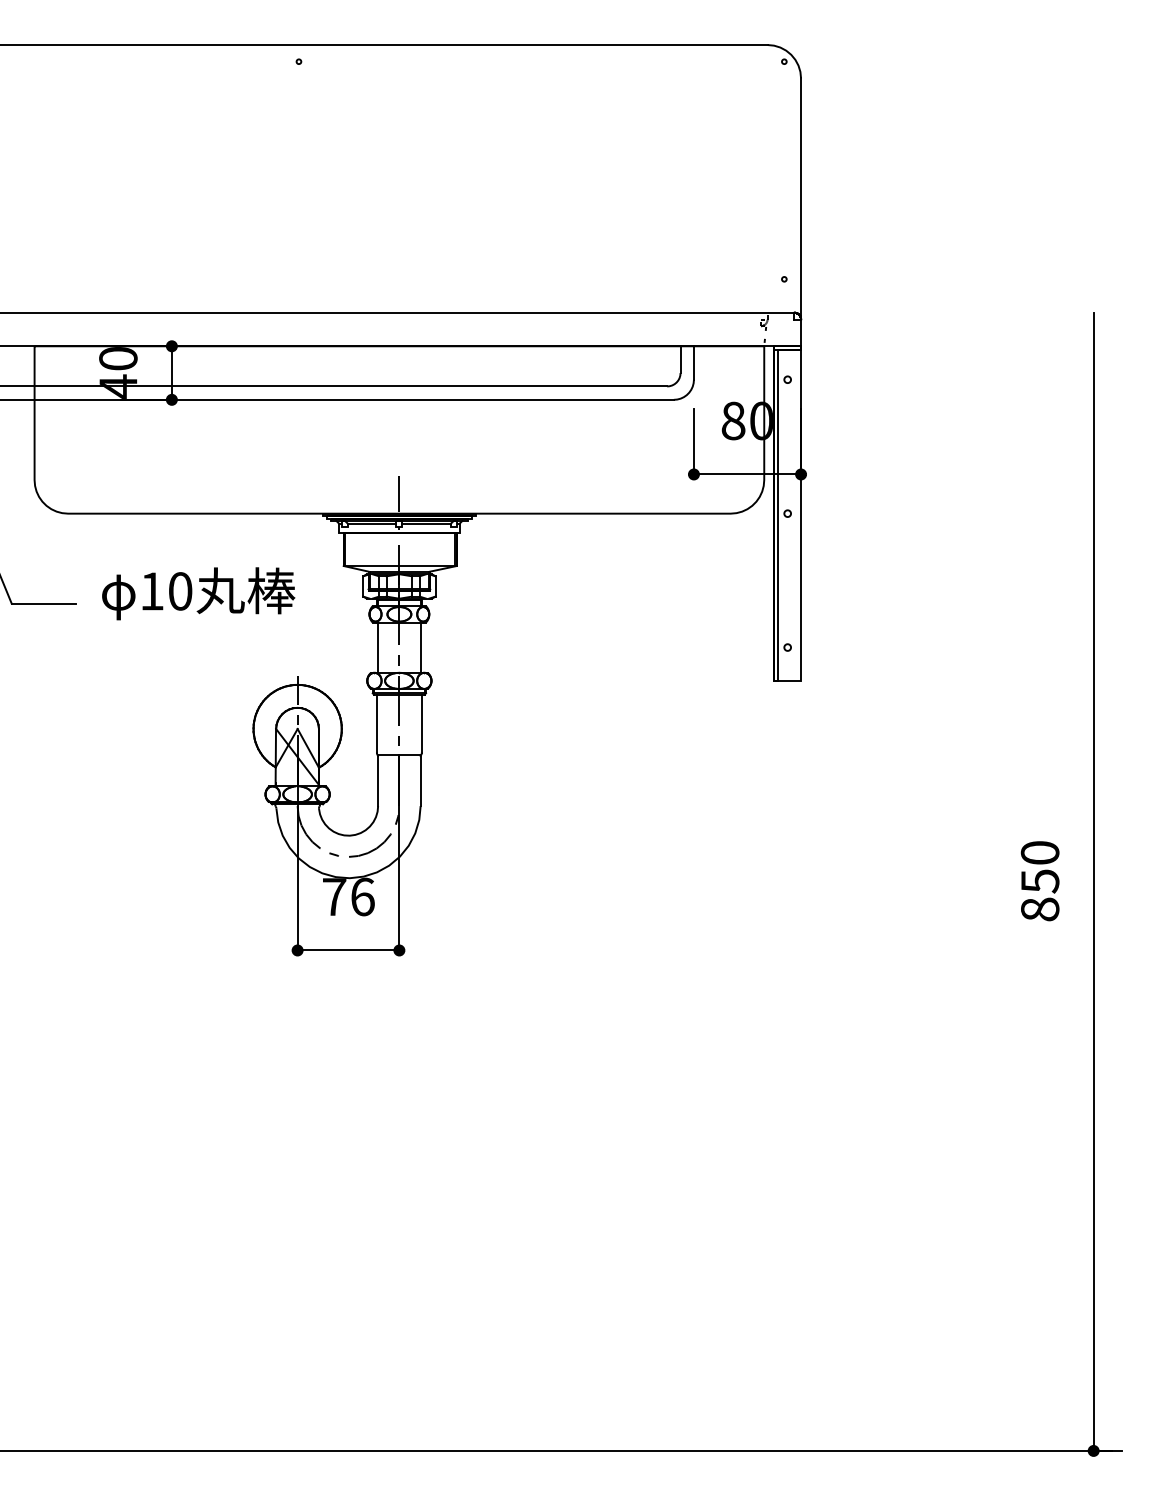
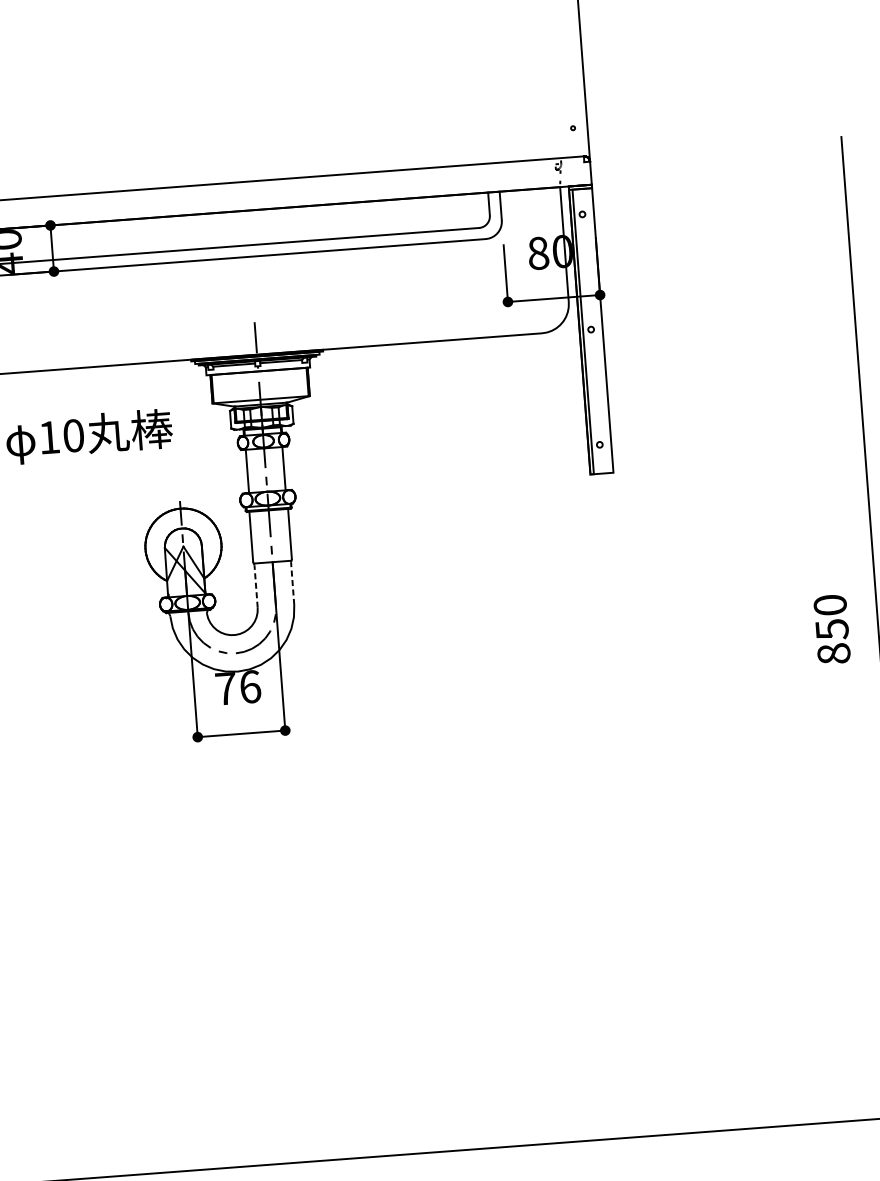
line: (378, 781) -> (256, 586), solid -> dashed
line: (420, 781) -> (292, 583), solid -> dashed

